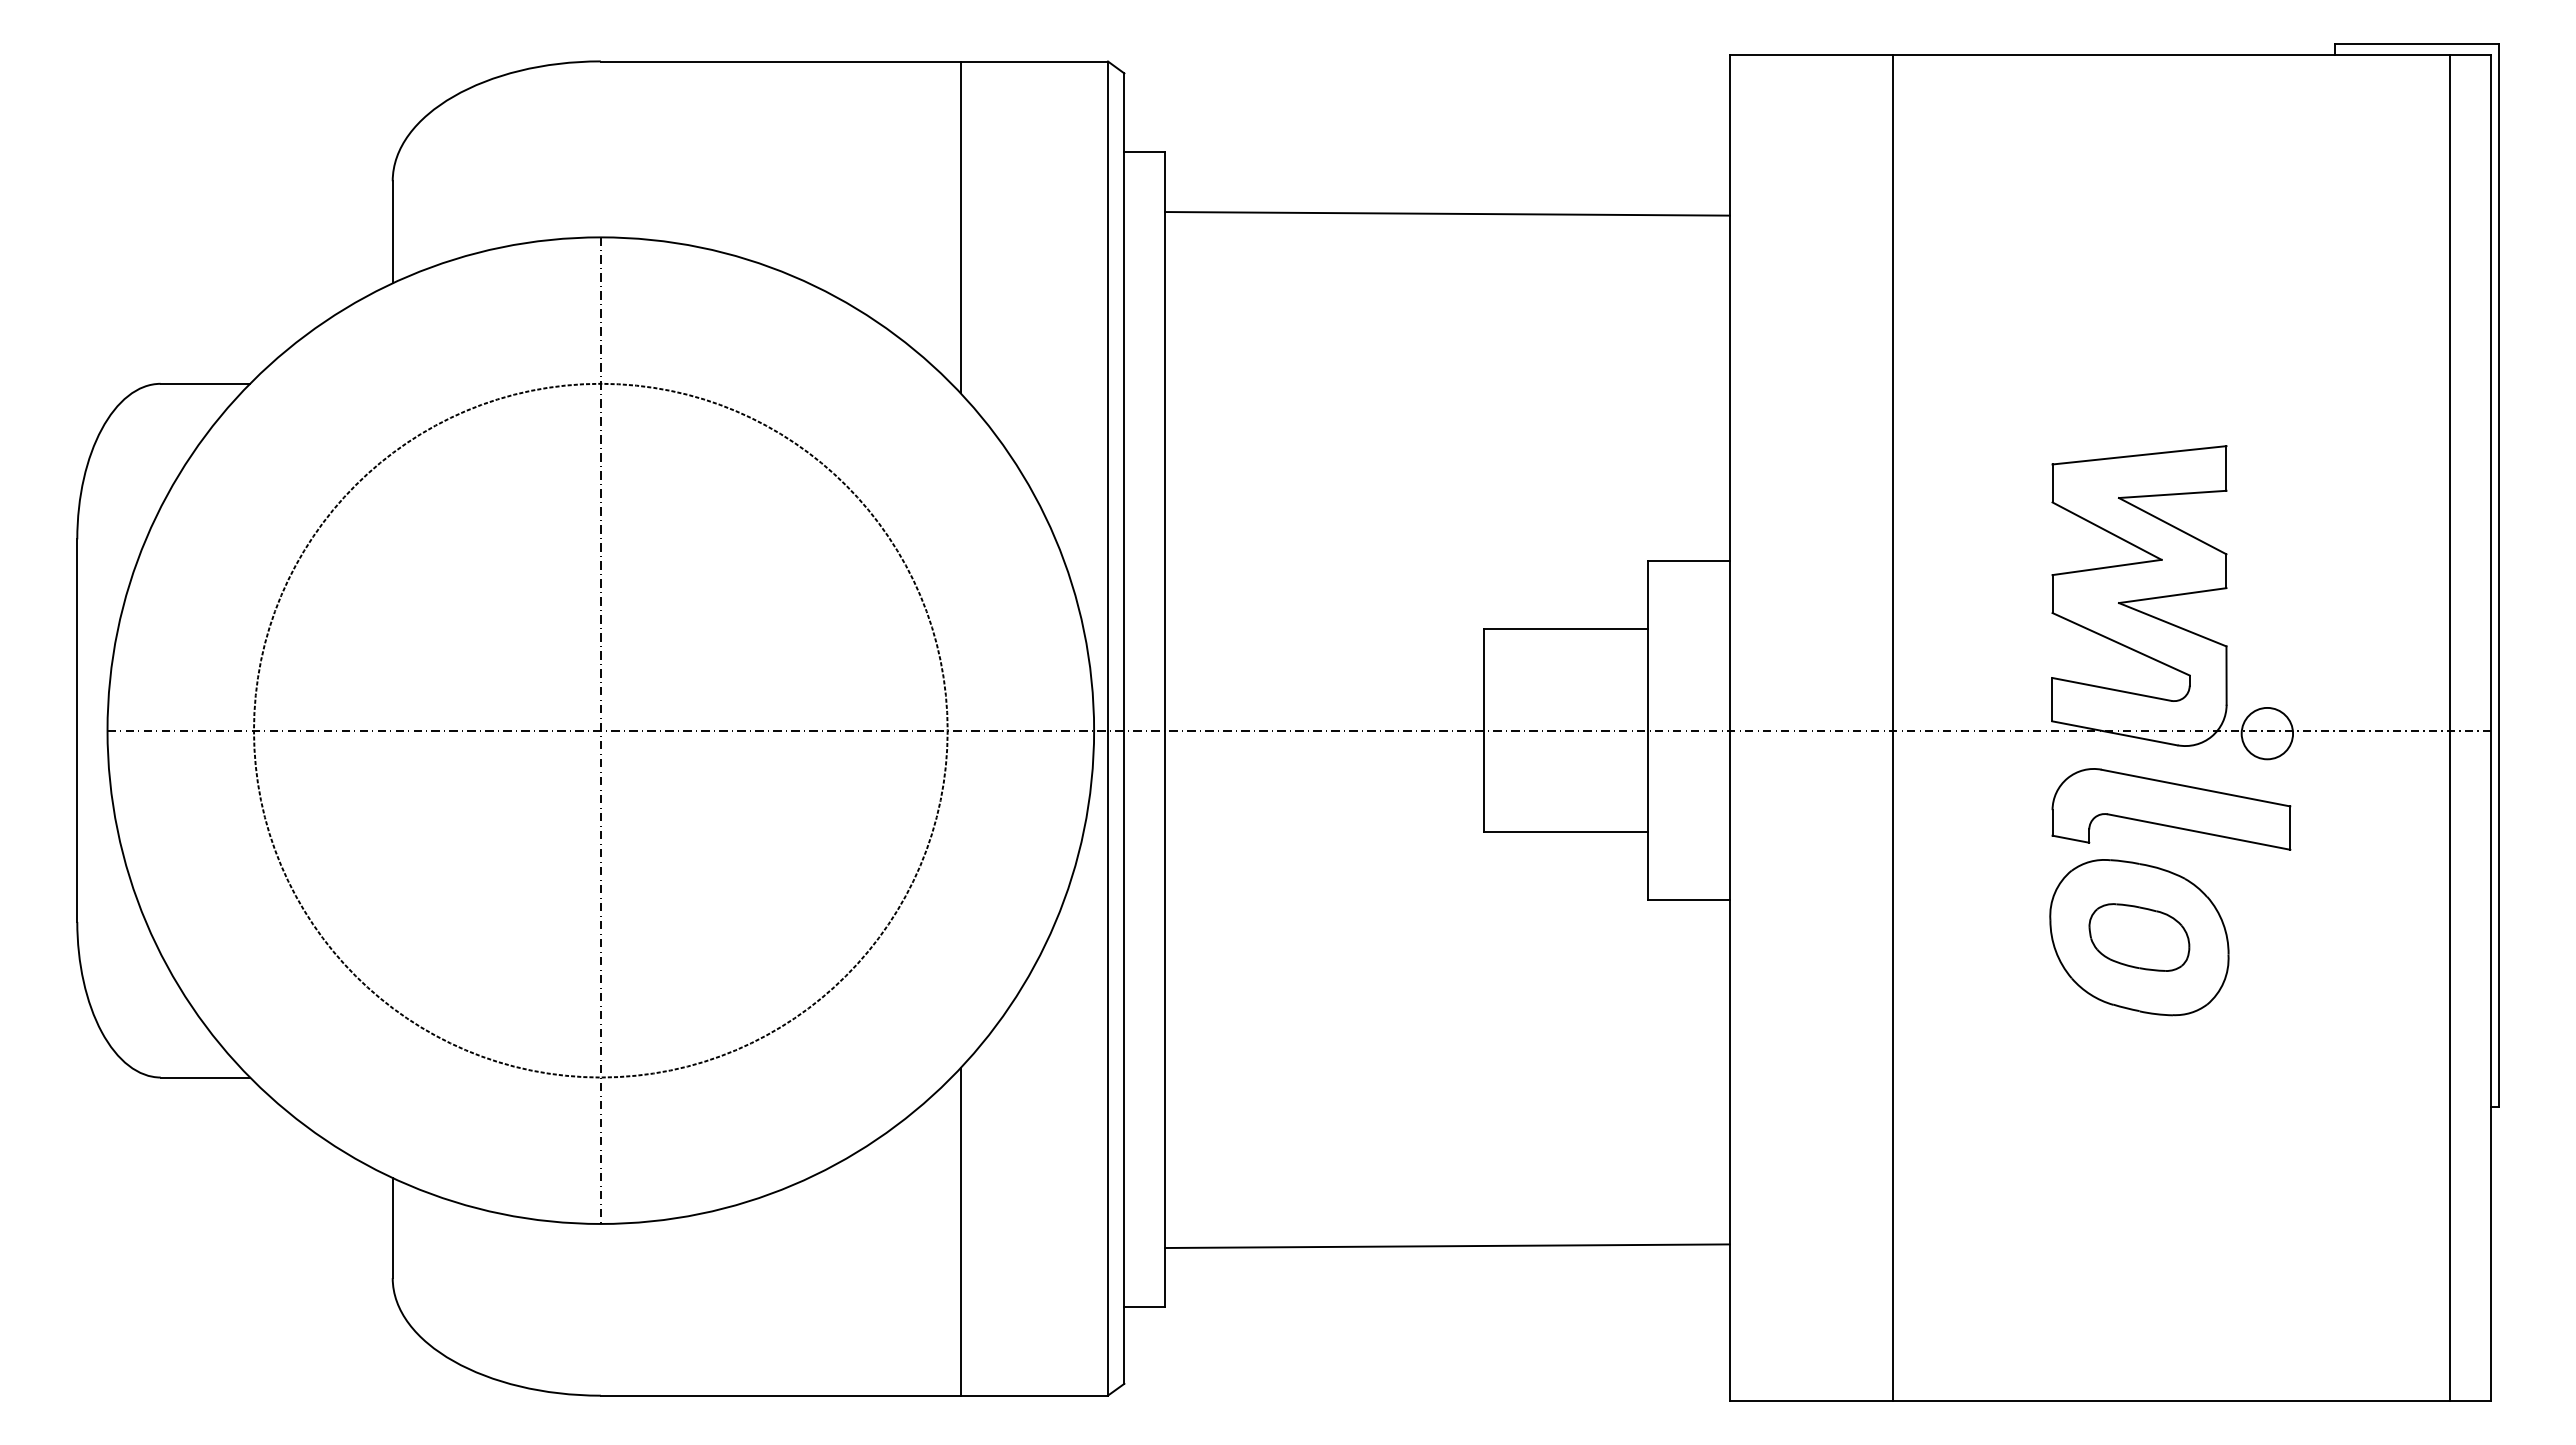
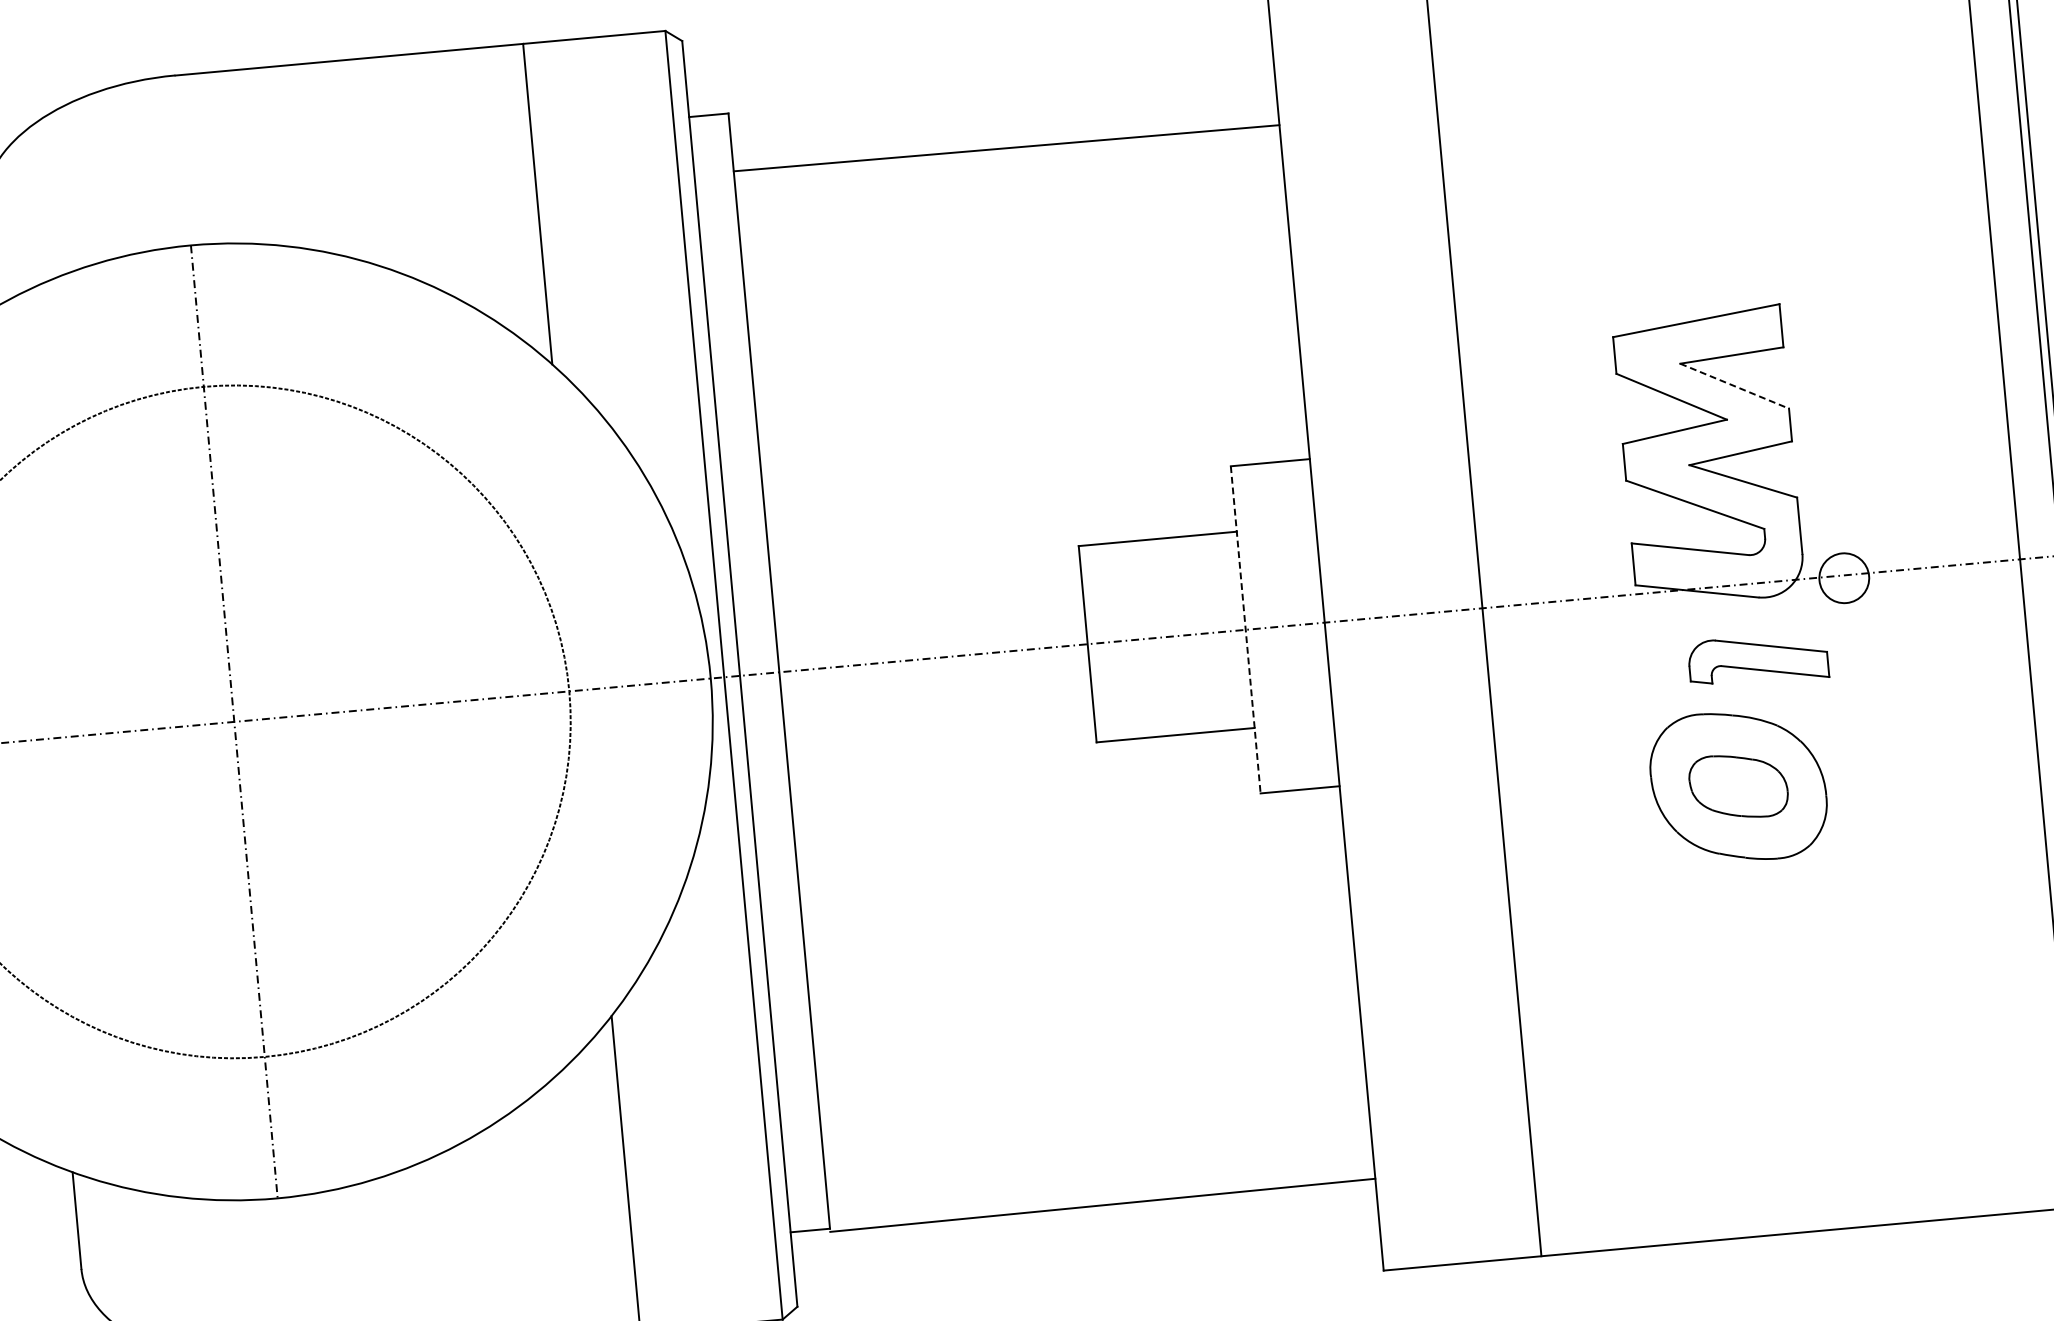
line: (2172, 526) -> (1734, 386), solid -> dashed
line: (1647, 731) -> (1245, 630), solid -> dashed
part: (2171, 809) -> (1758, 659), size x0.6
line: (1447, 1246) -> (1102, 1205), moved

